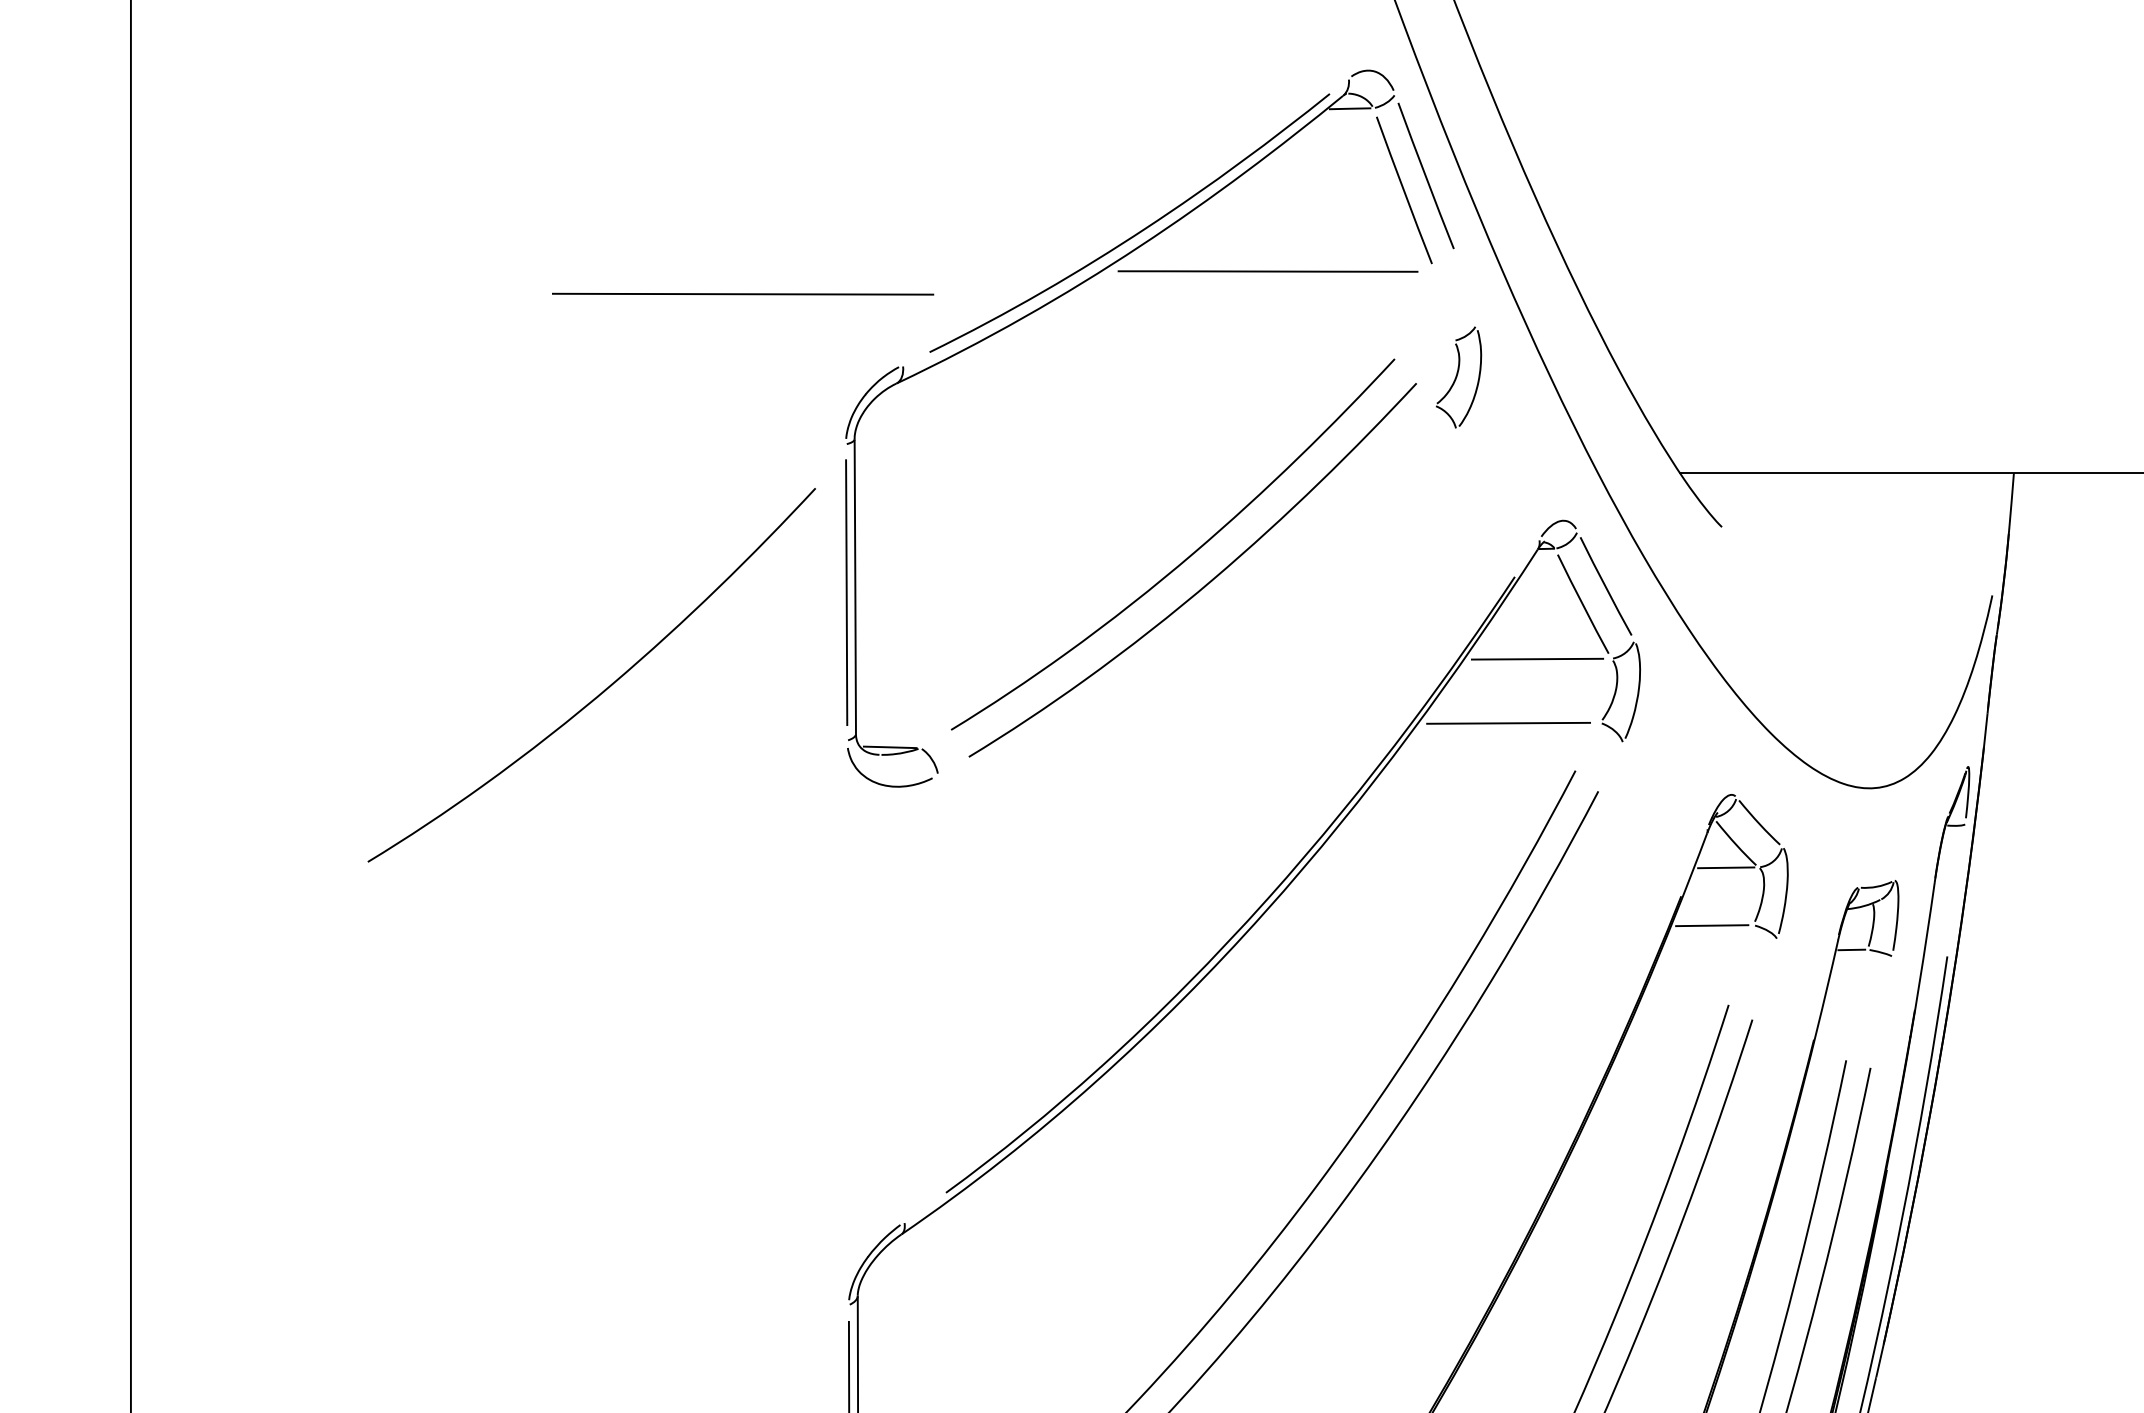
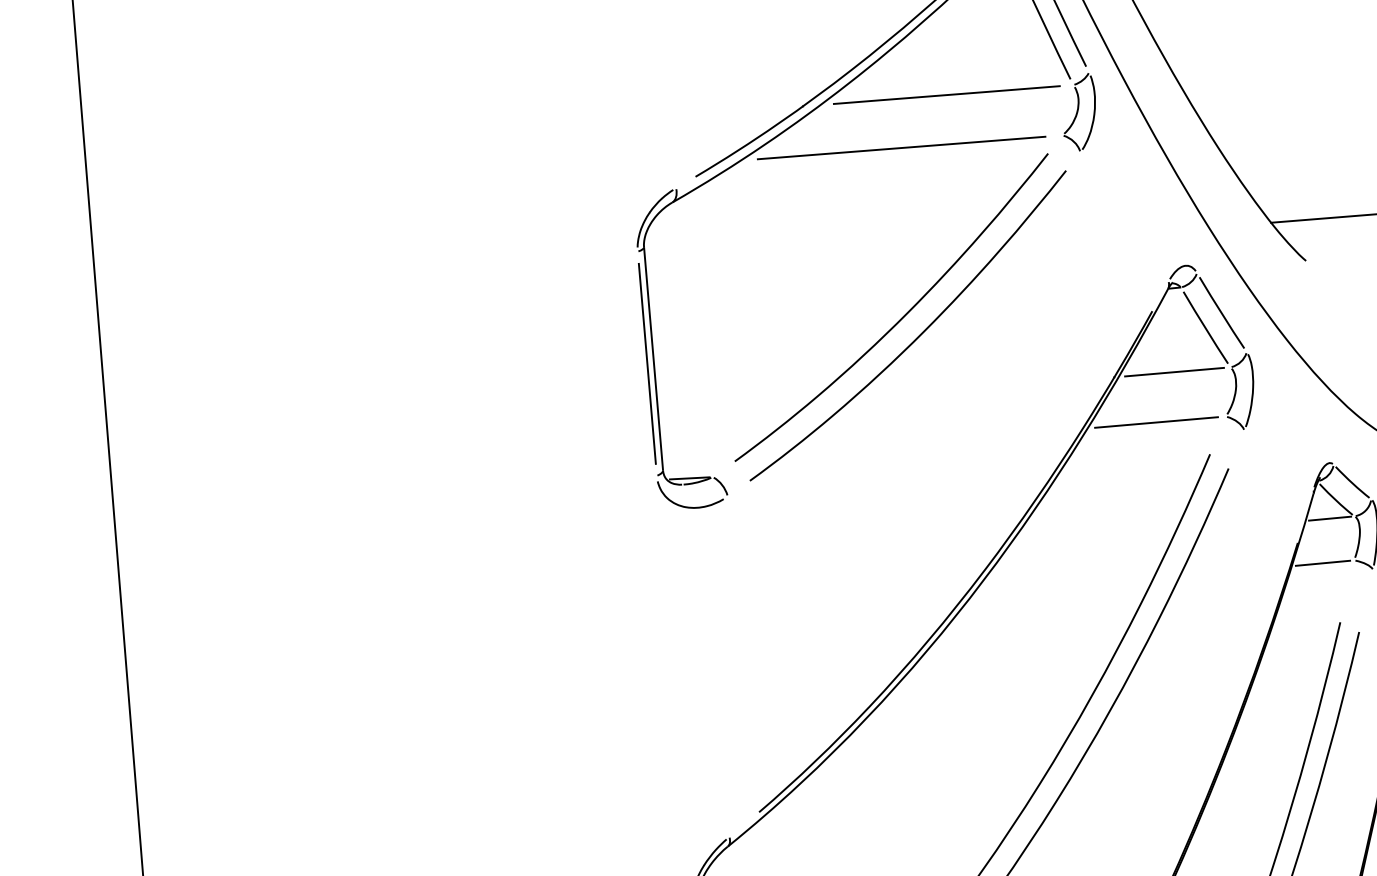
line: (743, 293) -> (901, 147), moved
part: (1459, 377) -> (1079, 112), moved
curve: (605, 688) -> (470, 451), removed

